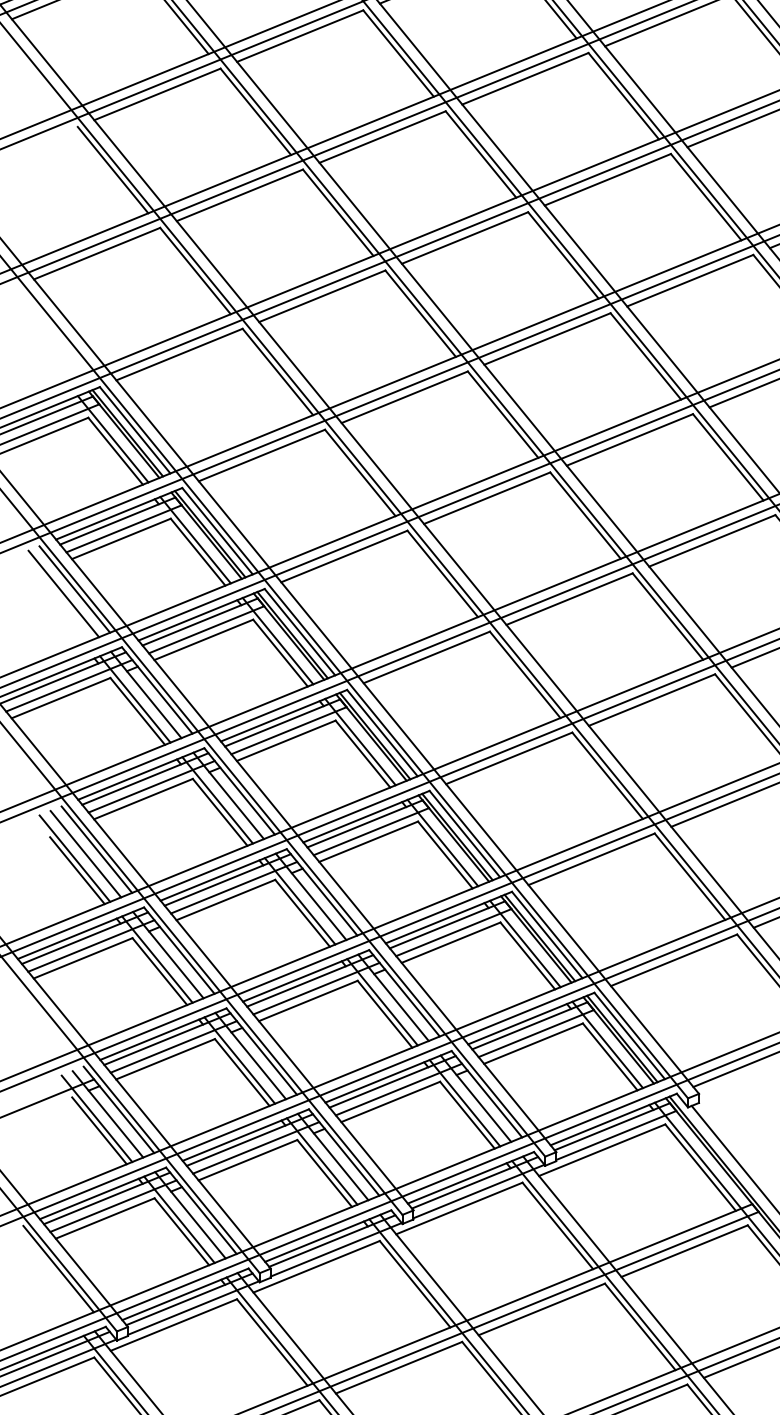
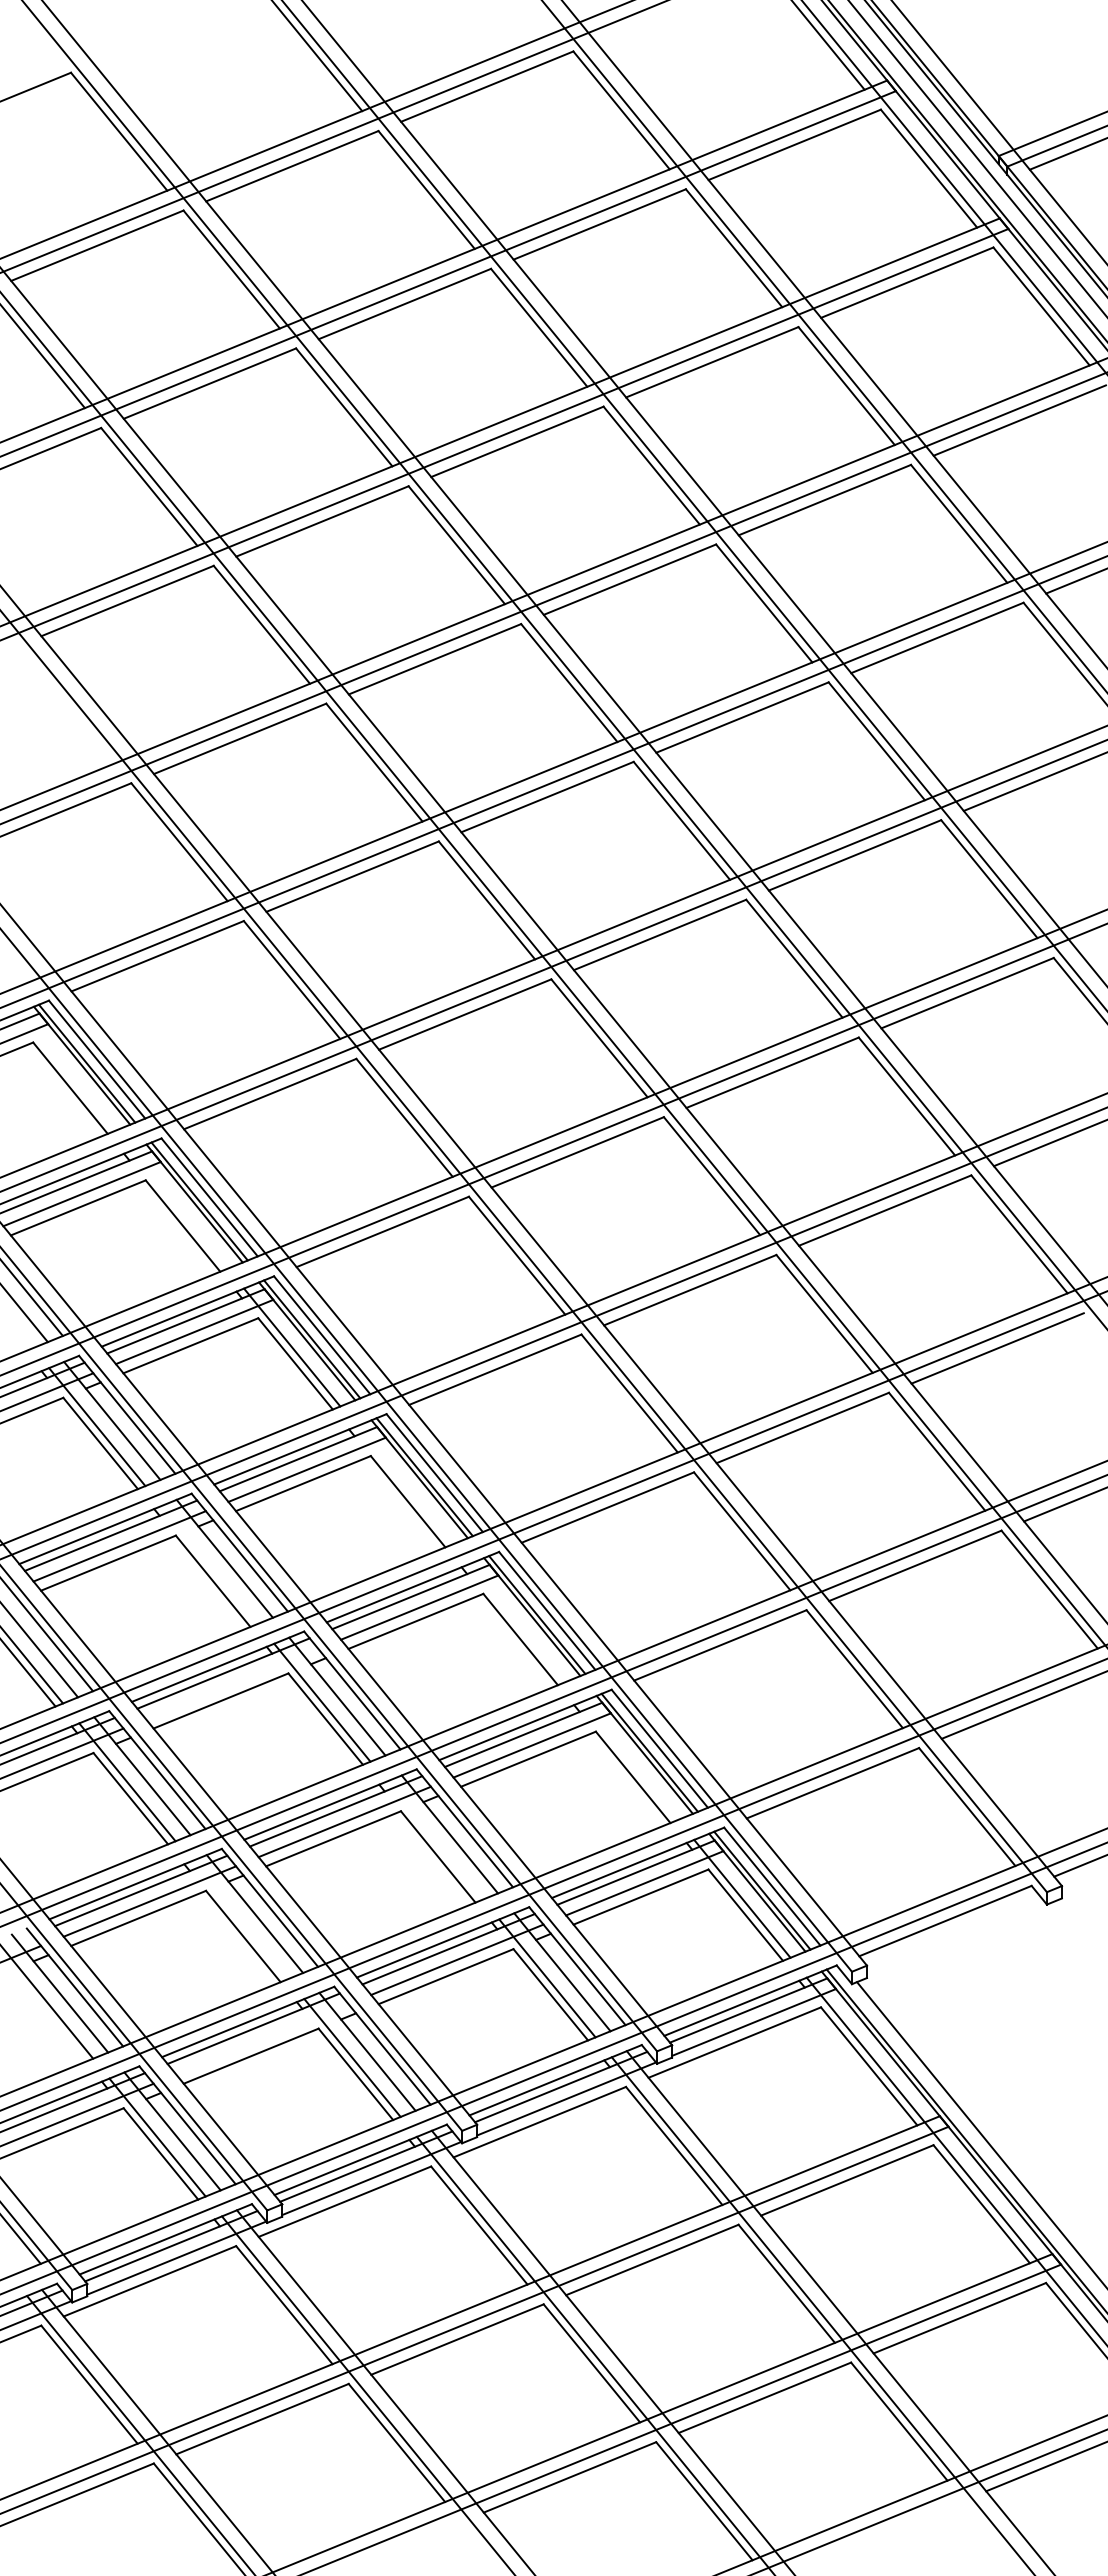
line: (112, 170) -> (66, 704), removed
line: (112, 439) -> (66, 1071), removed
line: (195, 540) -> (179, 1209), removed
line: (360, 742) -> (404, 1485), removed
line: (217, 800) -> (209, 1564), removed
line: (443, 843) -> (517, 1623), removed
line: (234, 887) -> (232, 1683), removed
line: (525, 943) -> (629, 1760), removed
line: (382, 1002) -> (434, 1840), removed
line: (239, 1060) -> (239, 1920), removed
line: (99, 1130) -> (48, 2015), removed
line: (256, 1147) -> (262, 2039), removed

